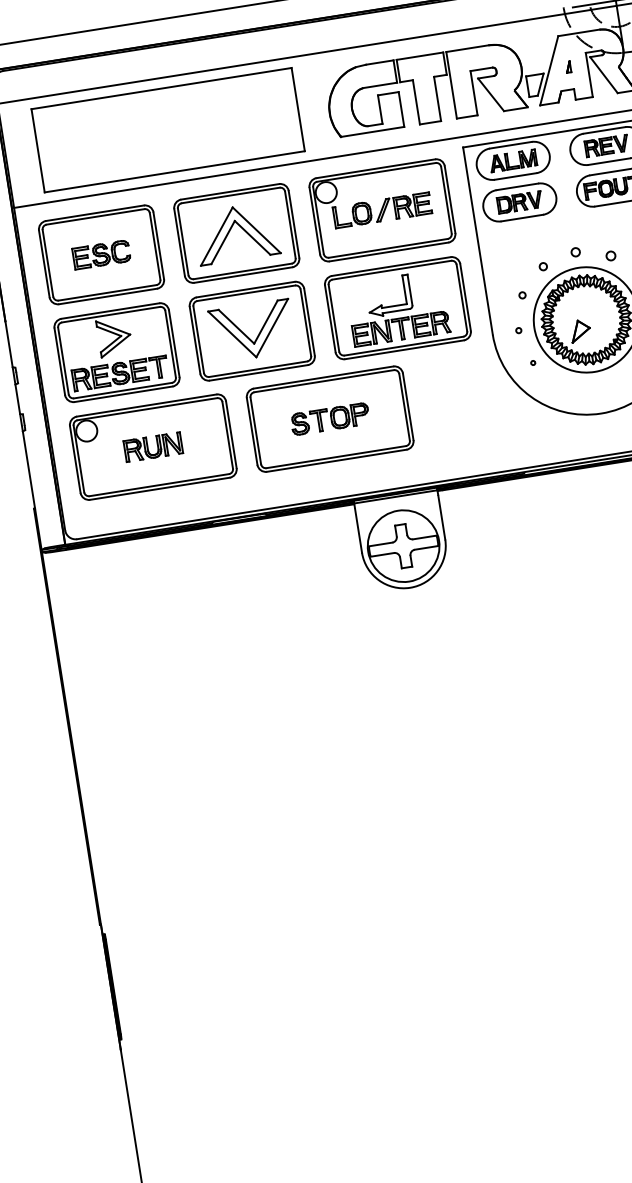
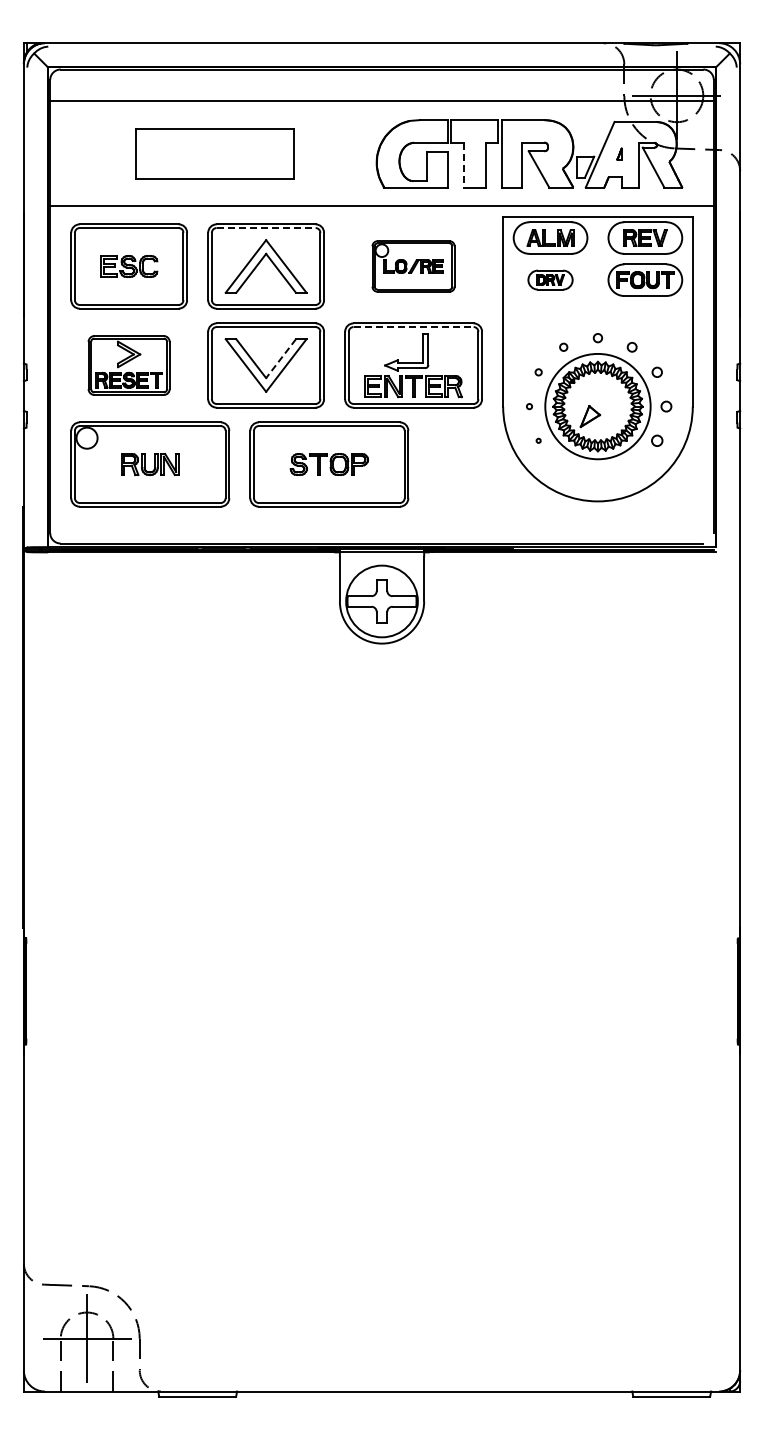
line: (416, 102) -> (464, 165), solid -> dashed
part: (168, 129) -> (214, 153), size x0.6
line: (231, 195) -> (266, 228), solid -> dashed
part: (519, 201) -> (550, 279), size x0.6
part: (382, 210) -> (413, 266), size x0.6
line: (392, 270) -> (414, 327), solid -> dashed
line: (266, 321) -> (281, 358), solid -> dashed
part: (116, 352) -> (128, 365), size x0.7

